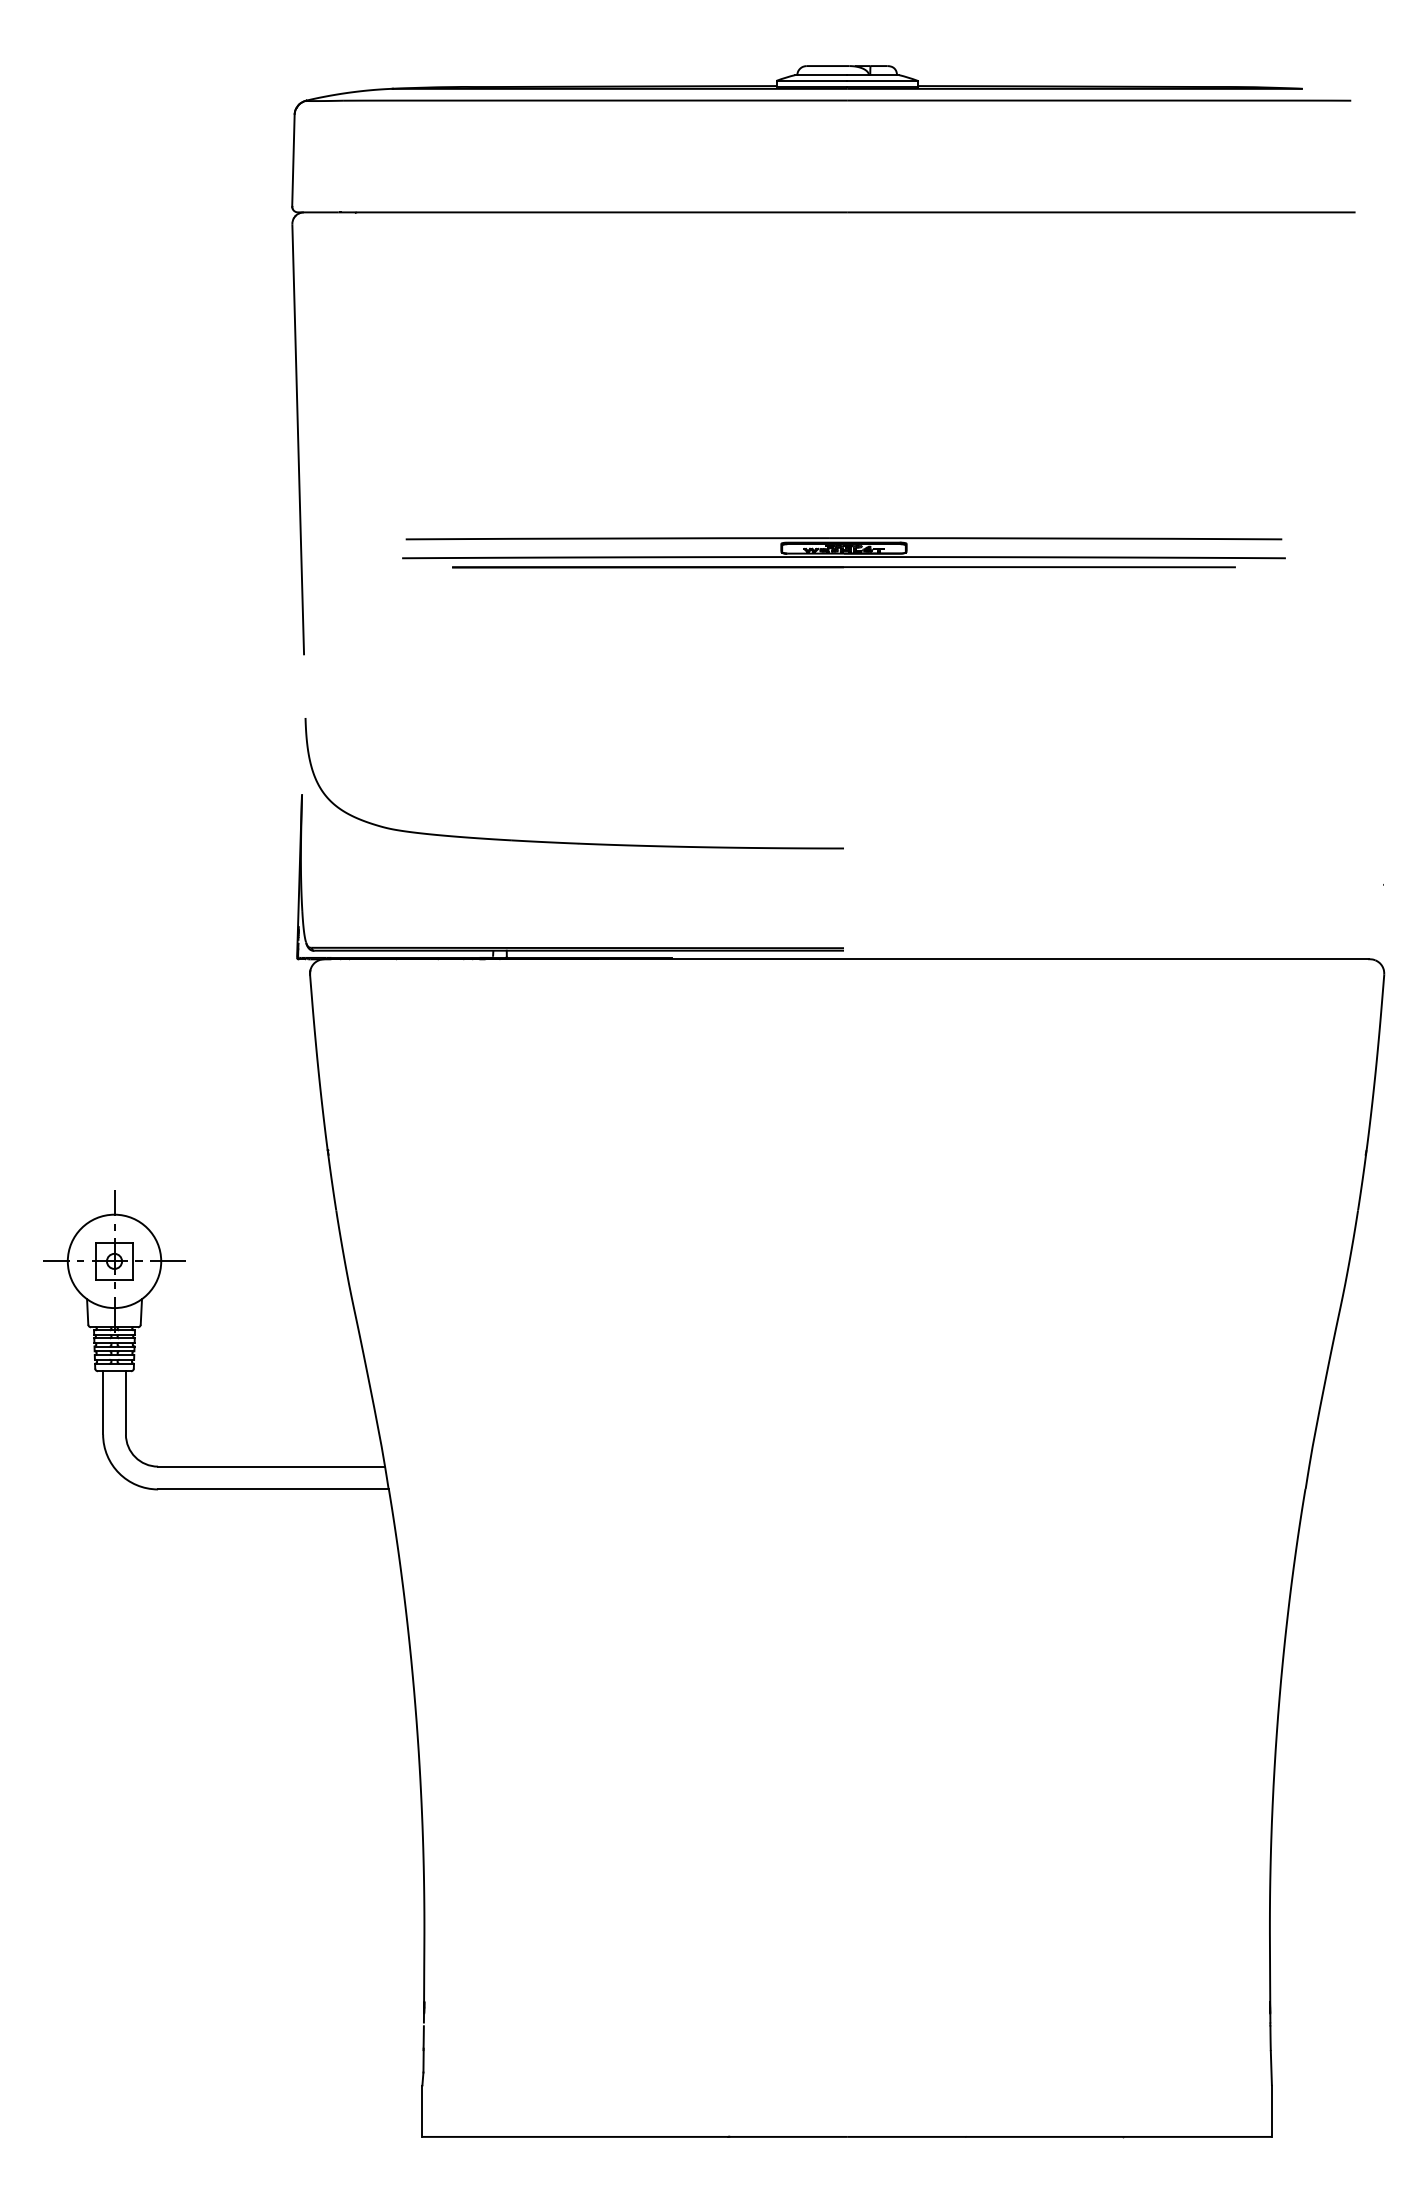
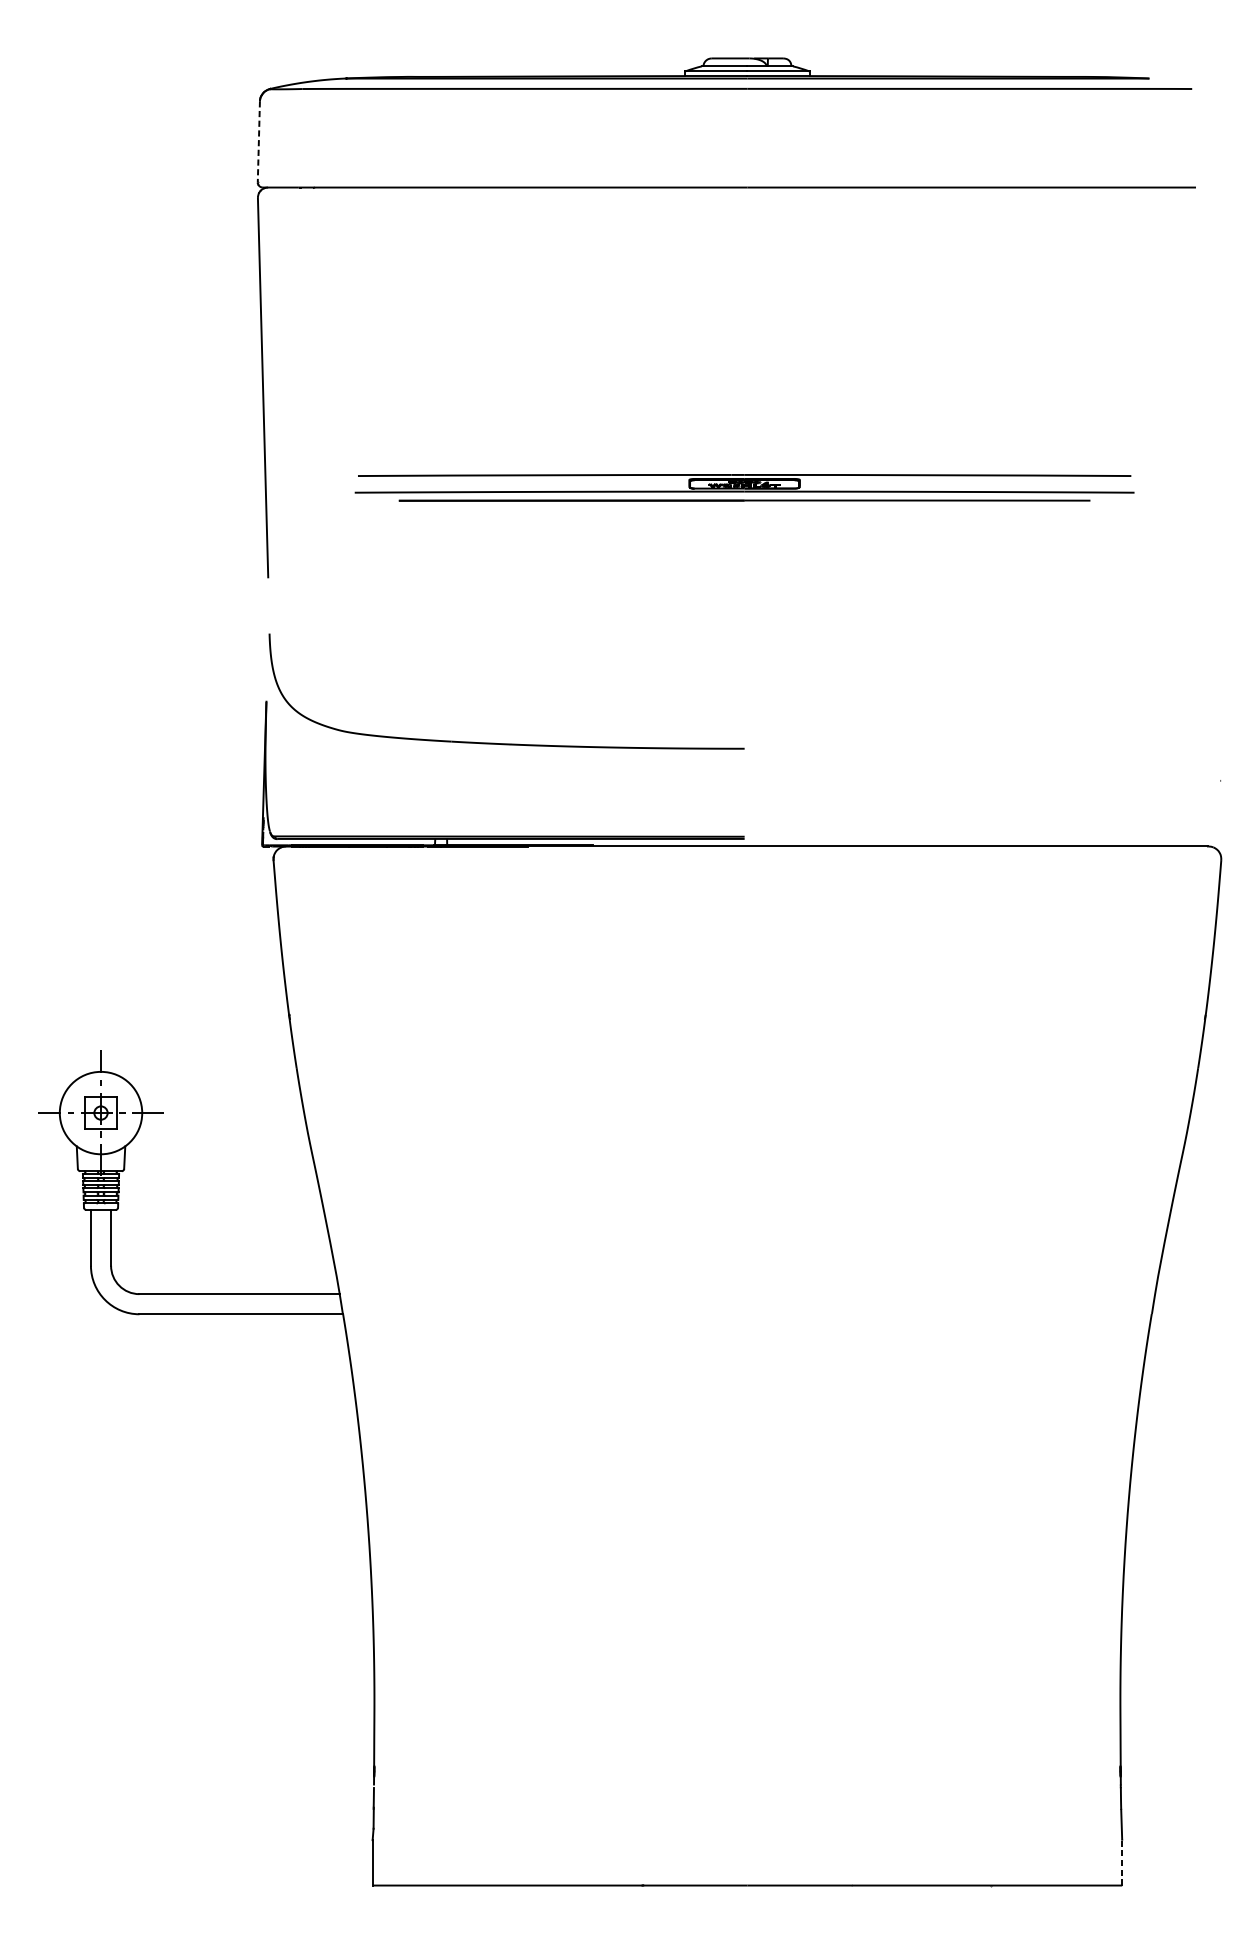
line: (293, 160) -> (258, 141), solid -> dashed
line: (1271, 2111) -> (1121, 1863), solid -> dashed

